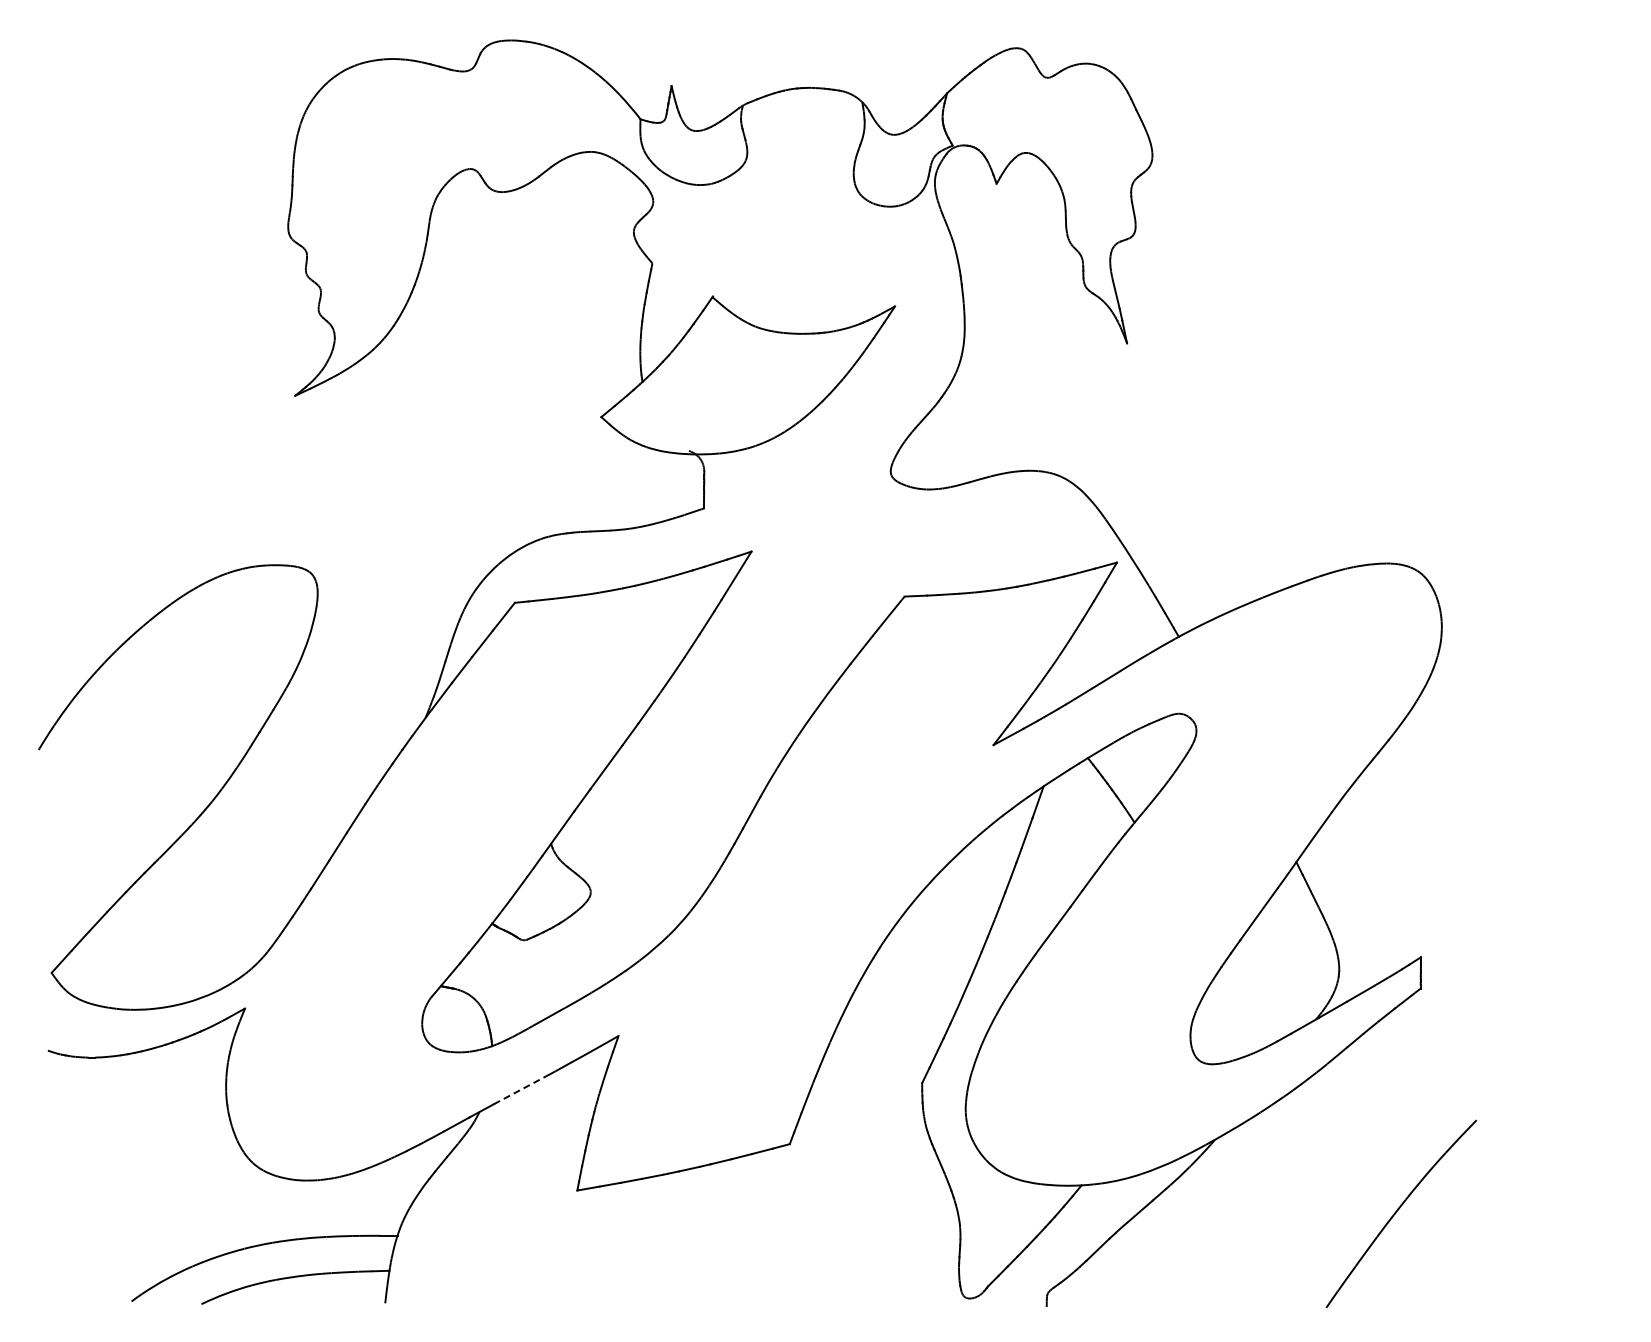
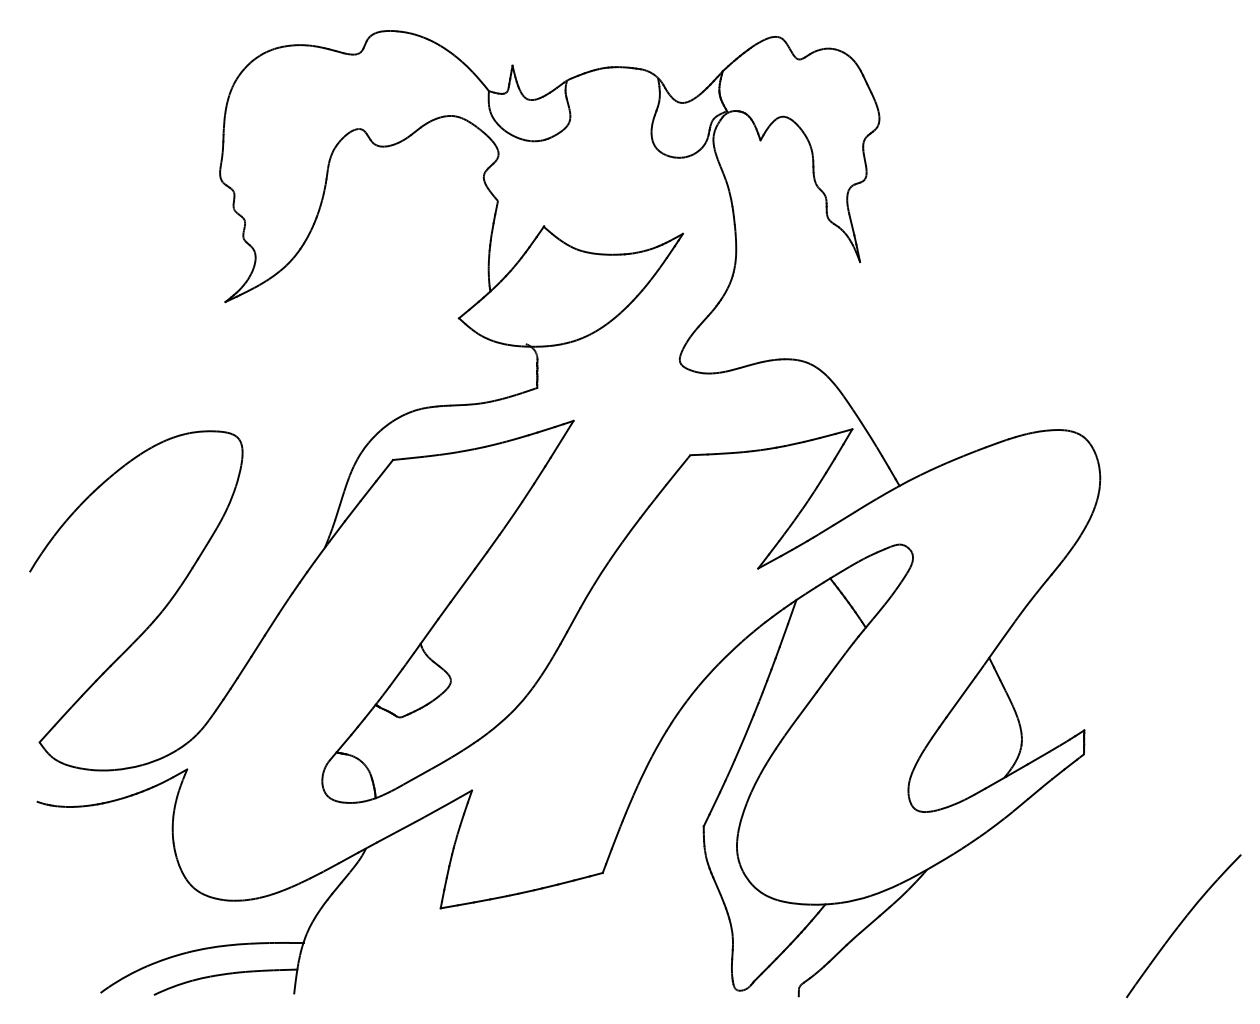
line: (519, 1090) -> (396, 832), dashed -> solid
part: (1400, 1213) -> (1183, 925), moved

